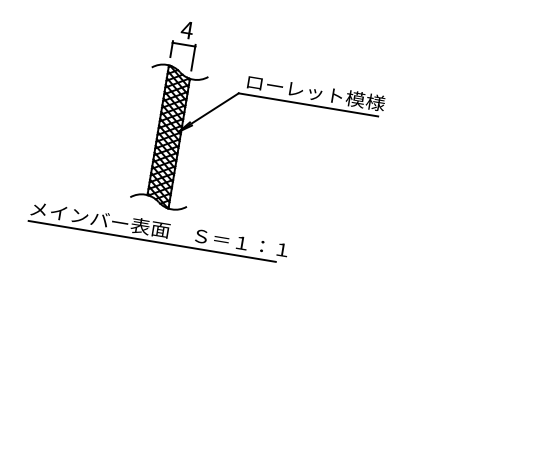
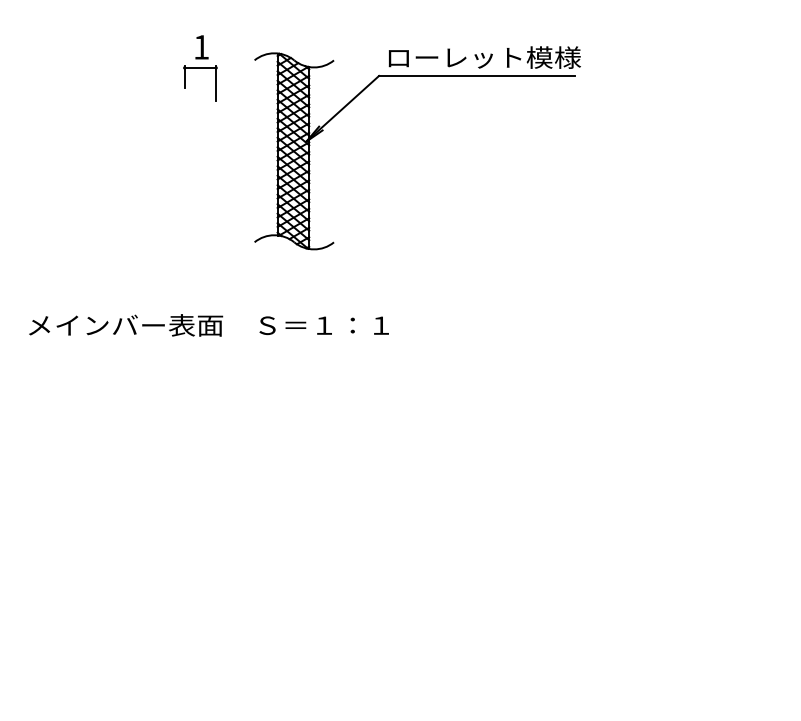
text: (187, 30) -> (201, 47), 4 -> 1
part: (266, 98) -> (417, 76), moved
line: (152, 241) -> (201, 343), removed

